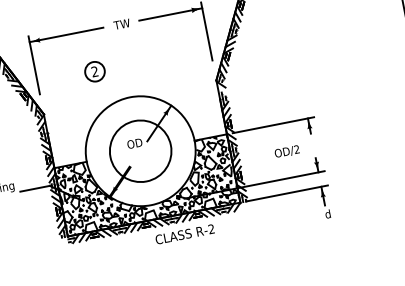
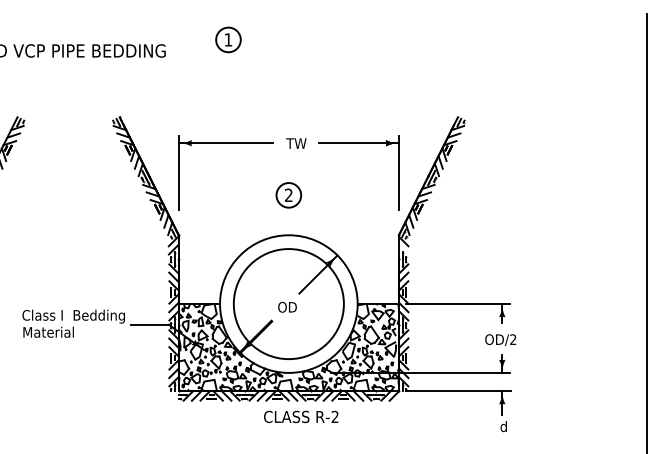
part: (94, 71) -> (288, 195), moved
text: (134, 143) -> (287, 306), moved
circle: (140, 151) -> (288, 304), size x1.43
text: (287, 152) -> (500, 340), moved
text: (185, 234) -> (301, 416), moved

